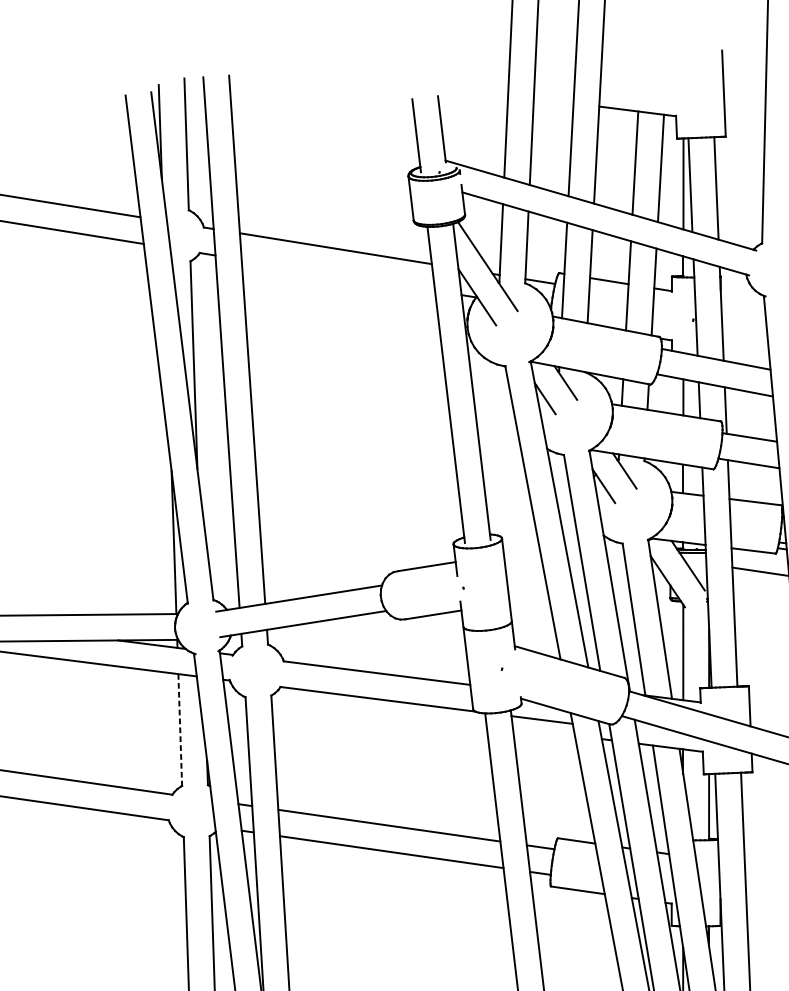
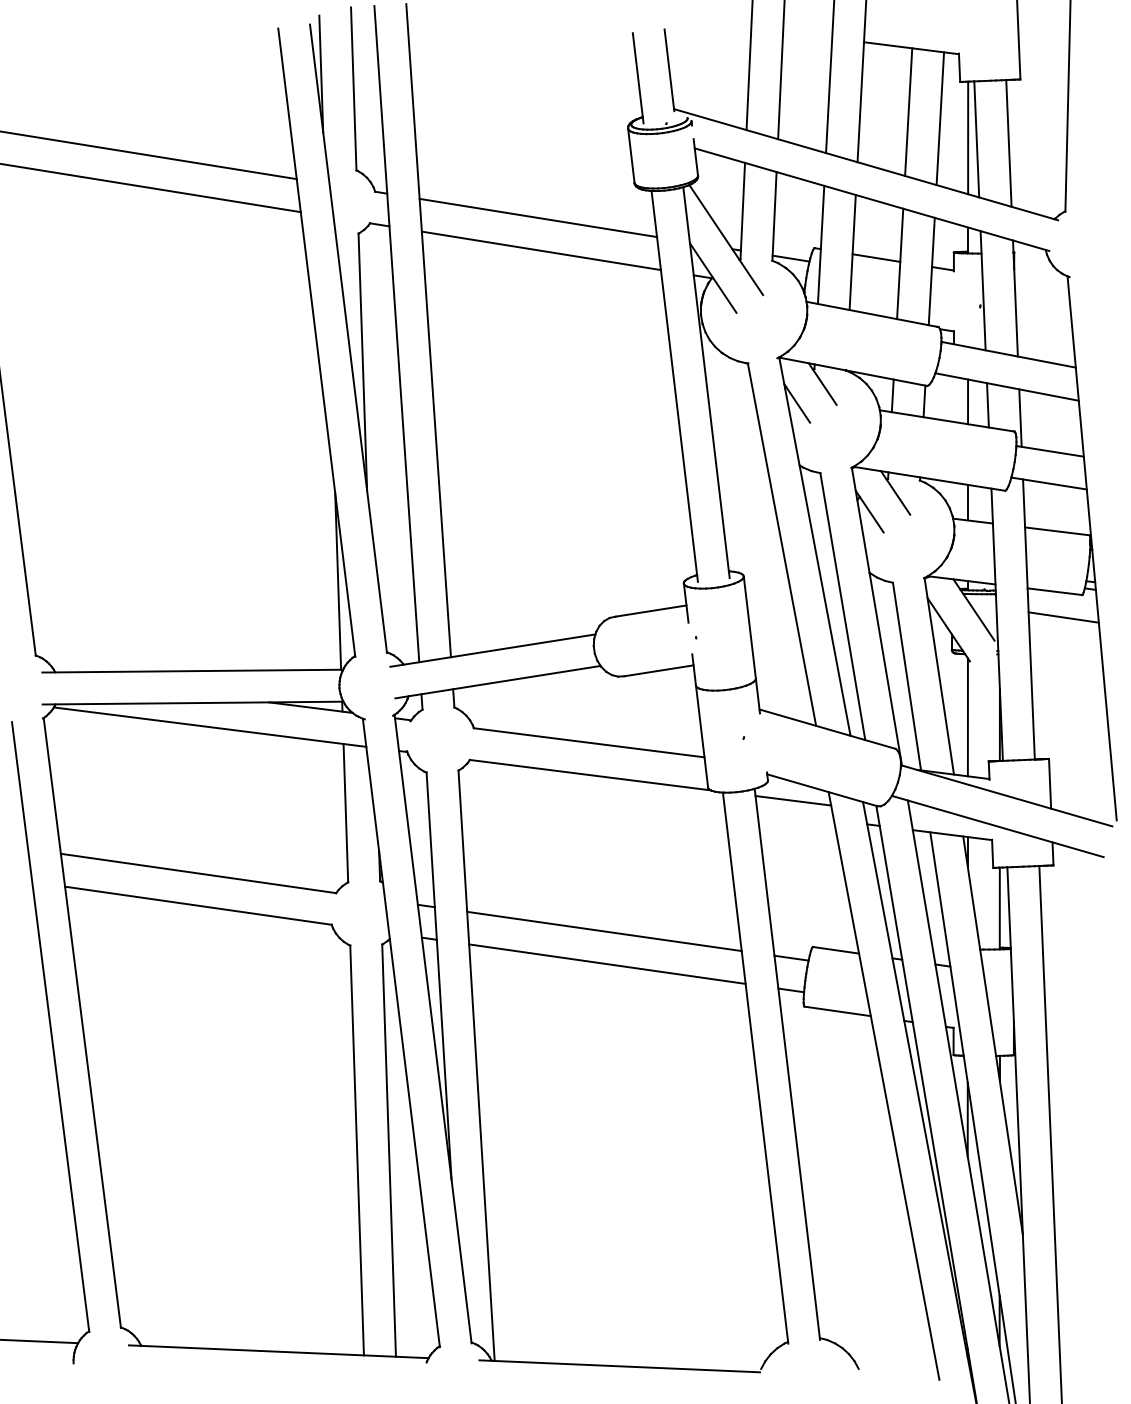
line: (337, 275) -> (540, 250), added
line: (179, 730) -> (345, 813), dashed -> solid

